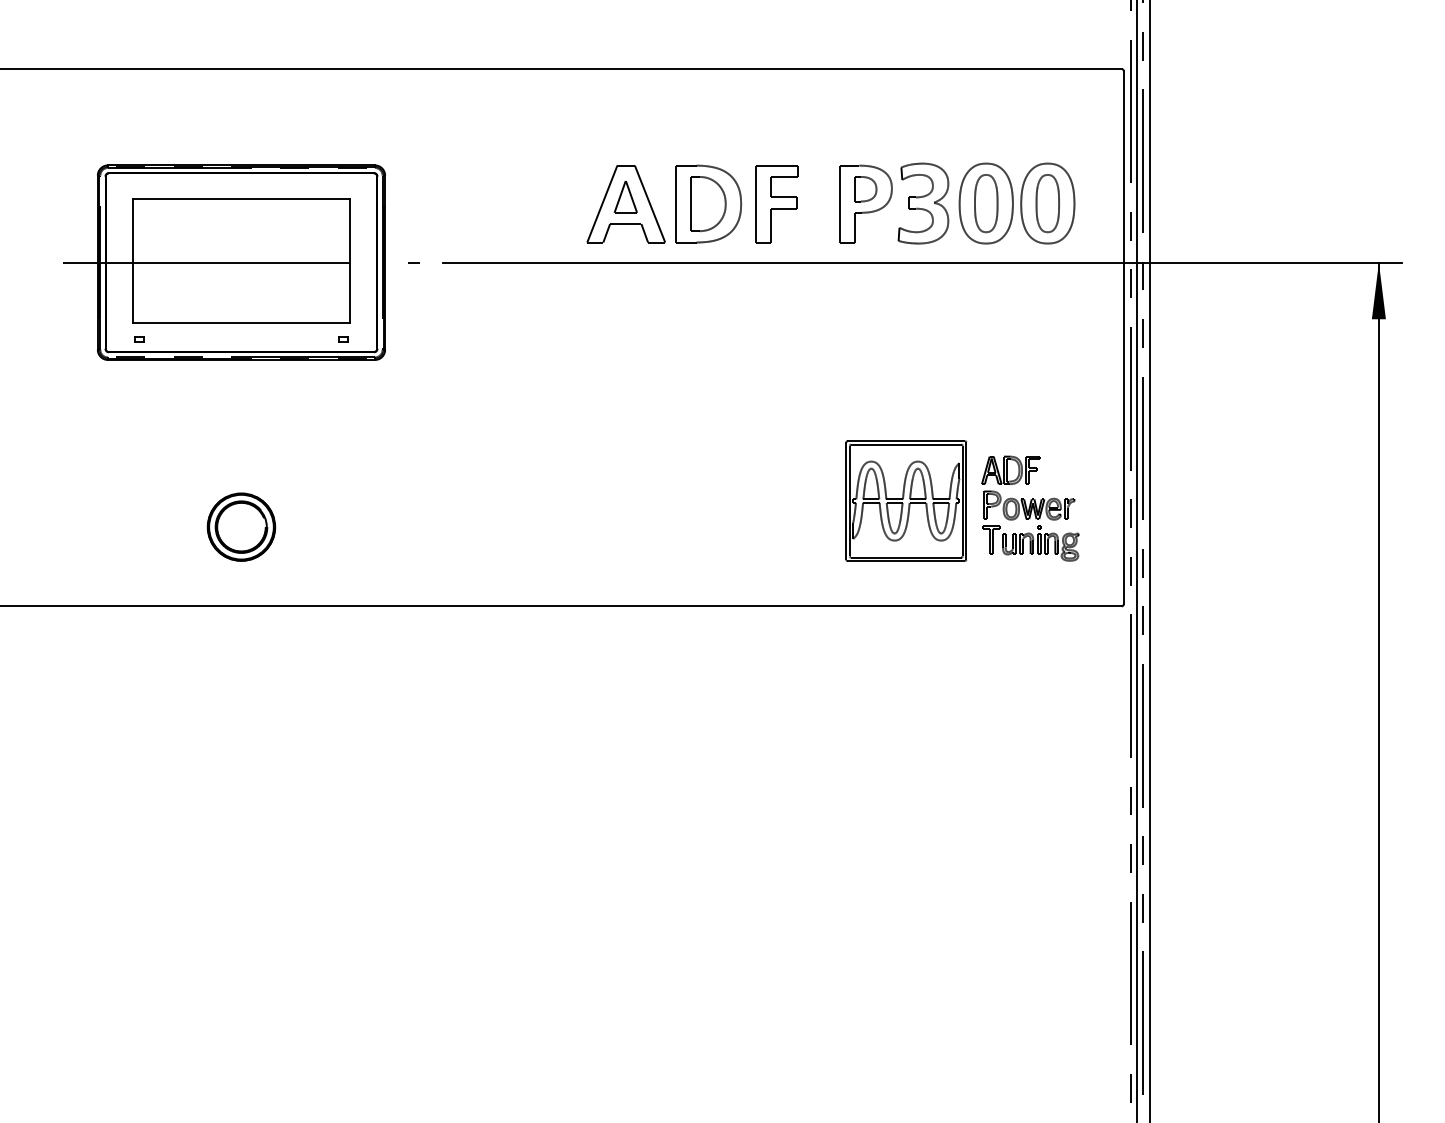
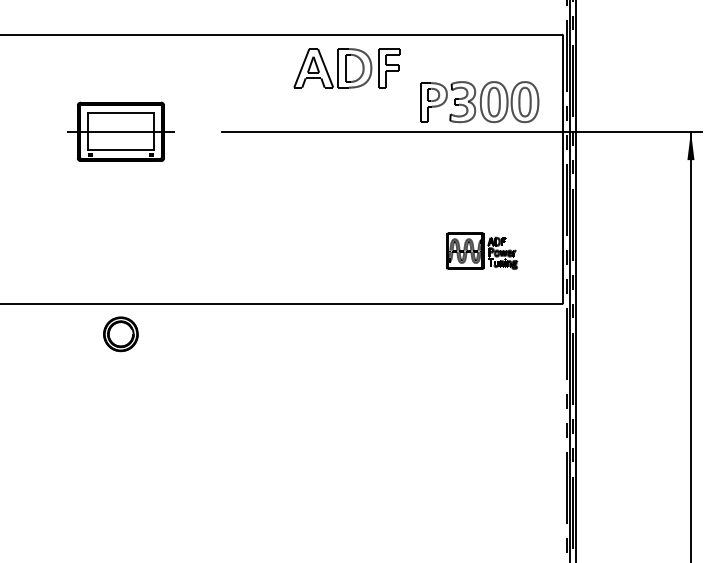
part: (691, 204) -> (346, 68), moved
part: (240, 262) -> (120, 131), size x0.6
part: (962, 499) -> (482, 250), size x0.6
part: (240, 527) -> (120, 334), moved

